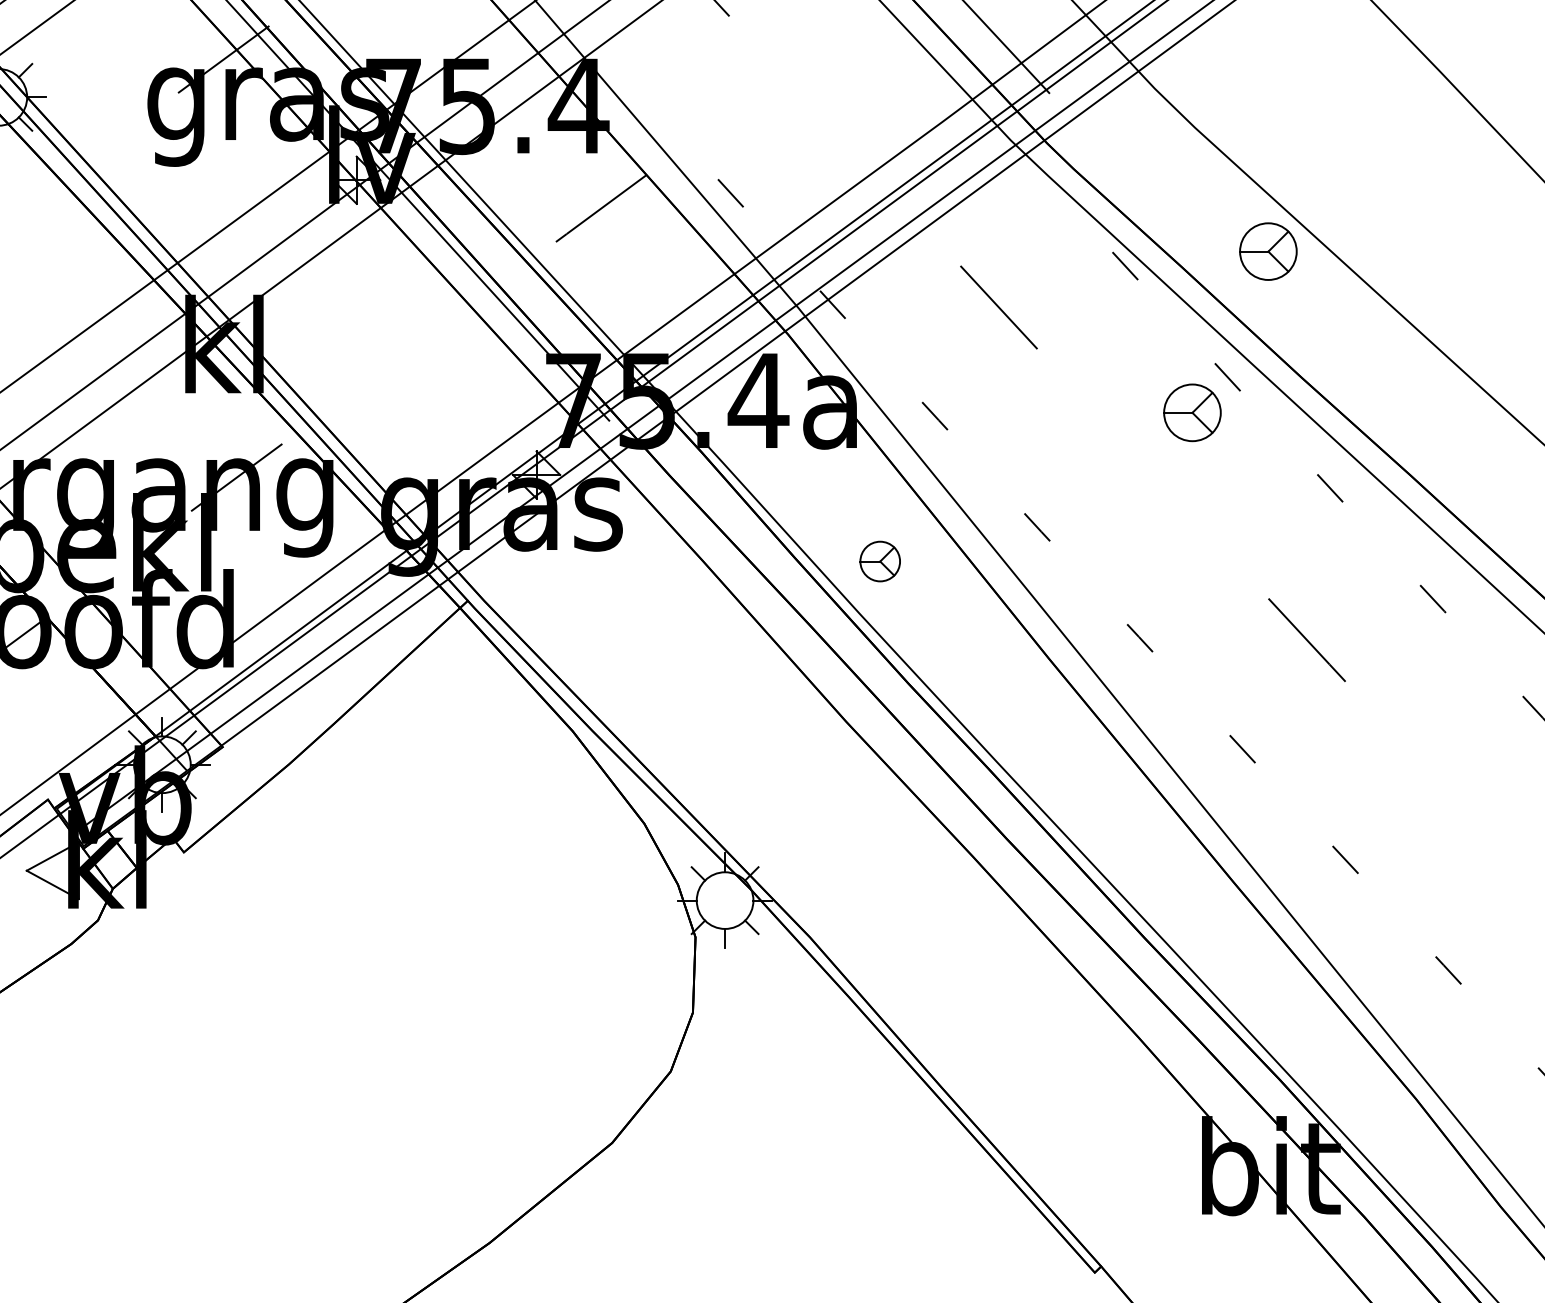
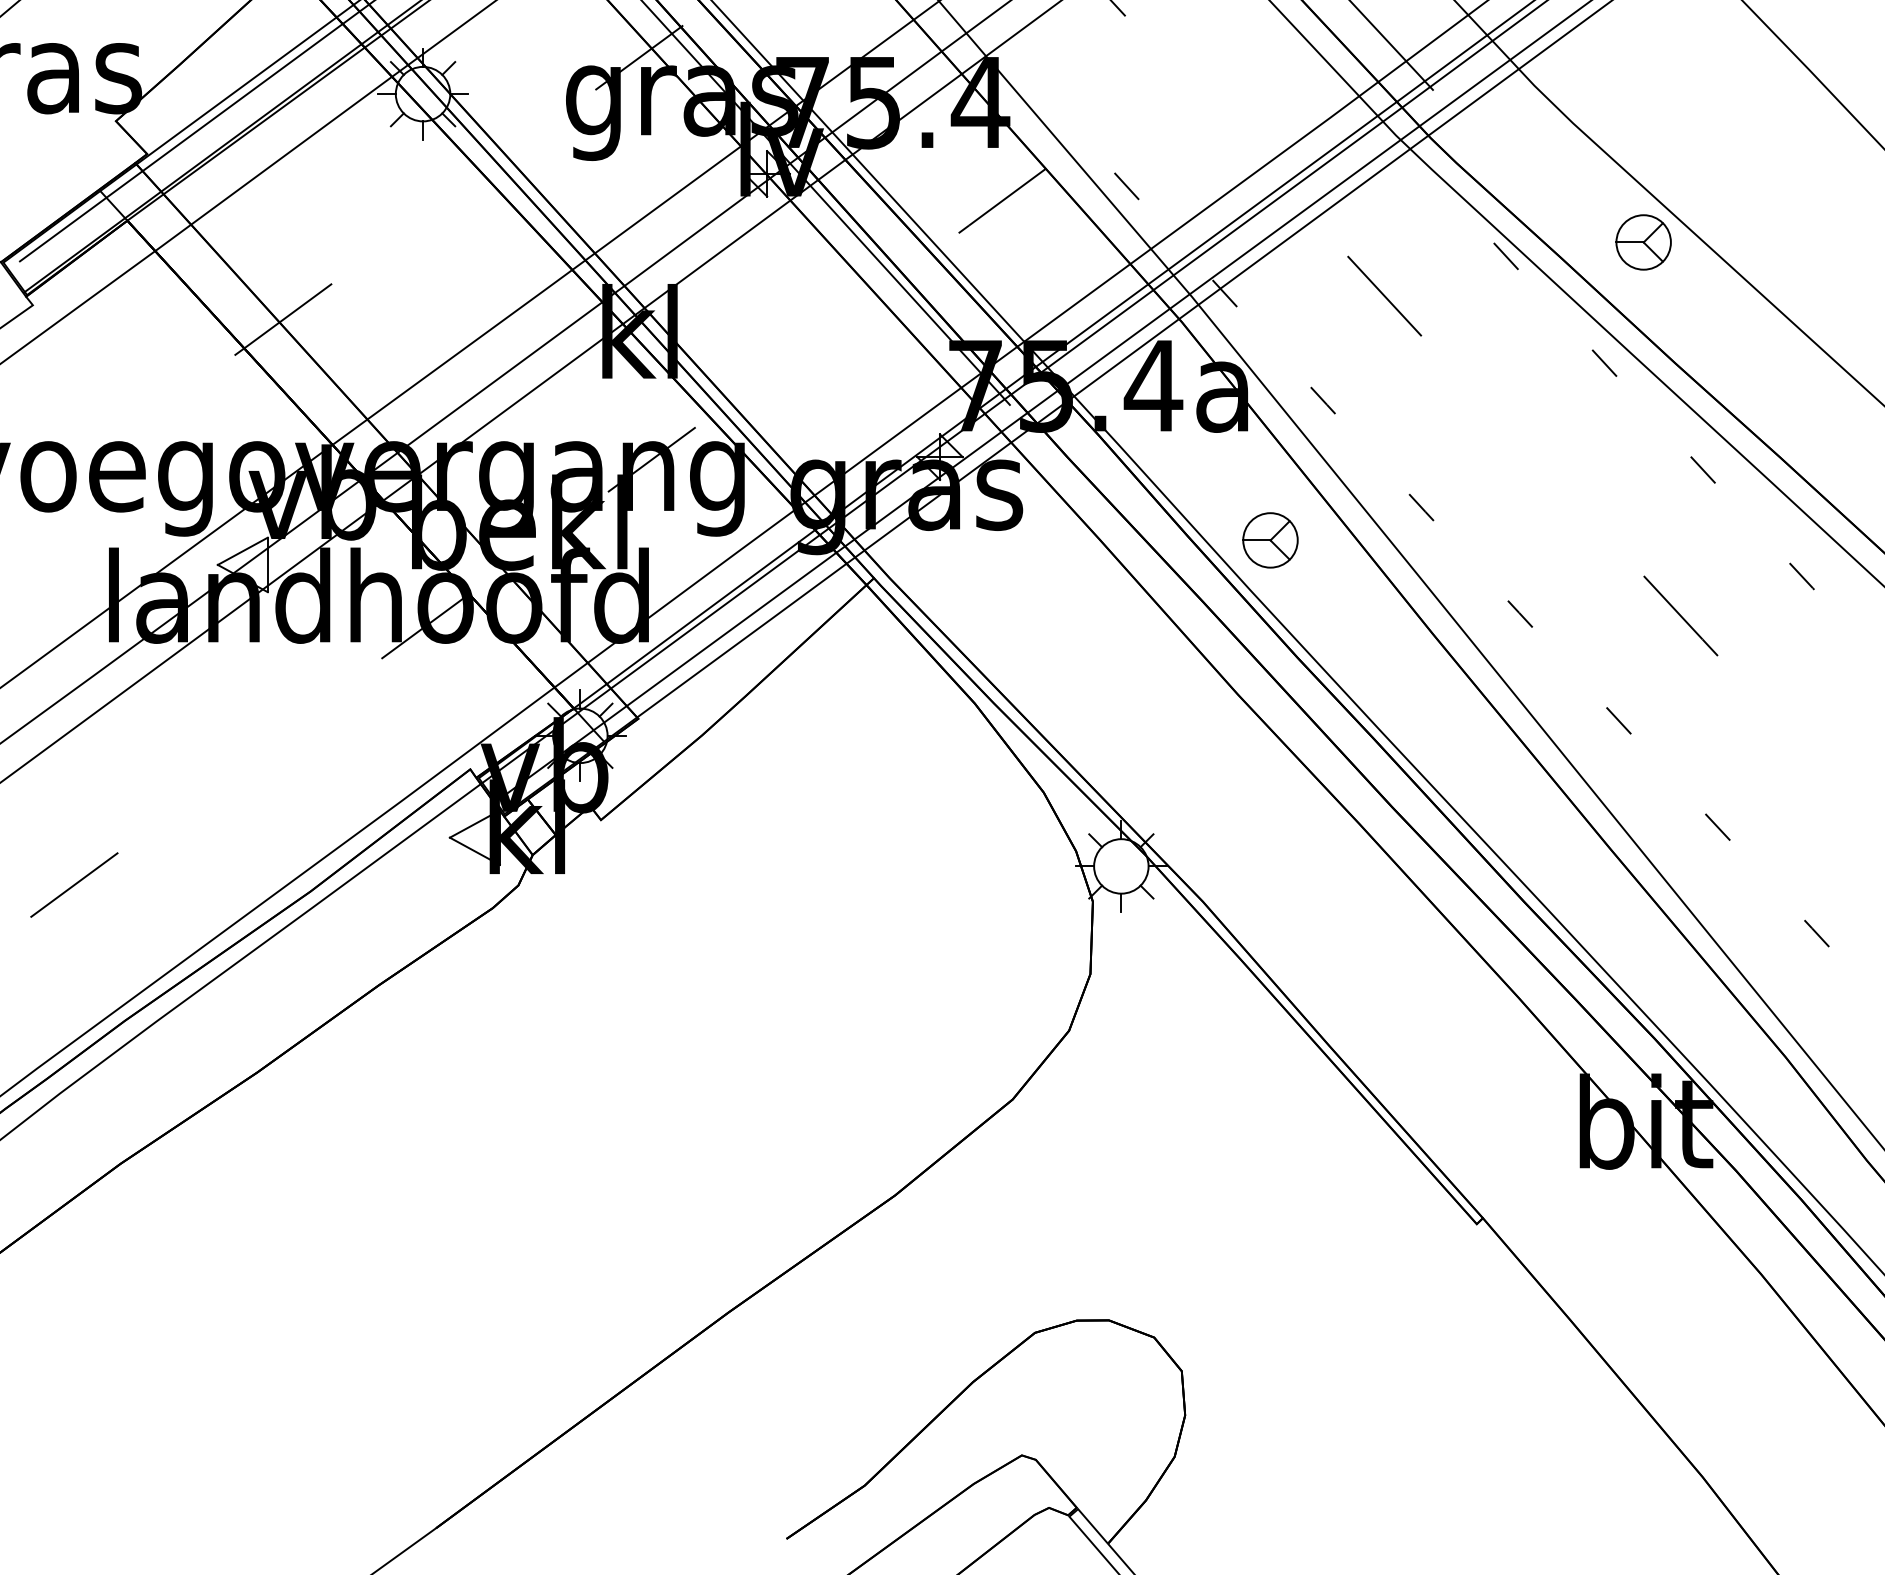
part: (1192, 412) -> (1570, 397), removed
part: (880, 561) -> (1270, 540), size x1.43

